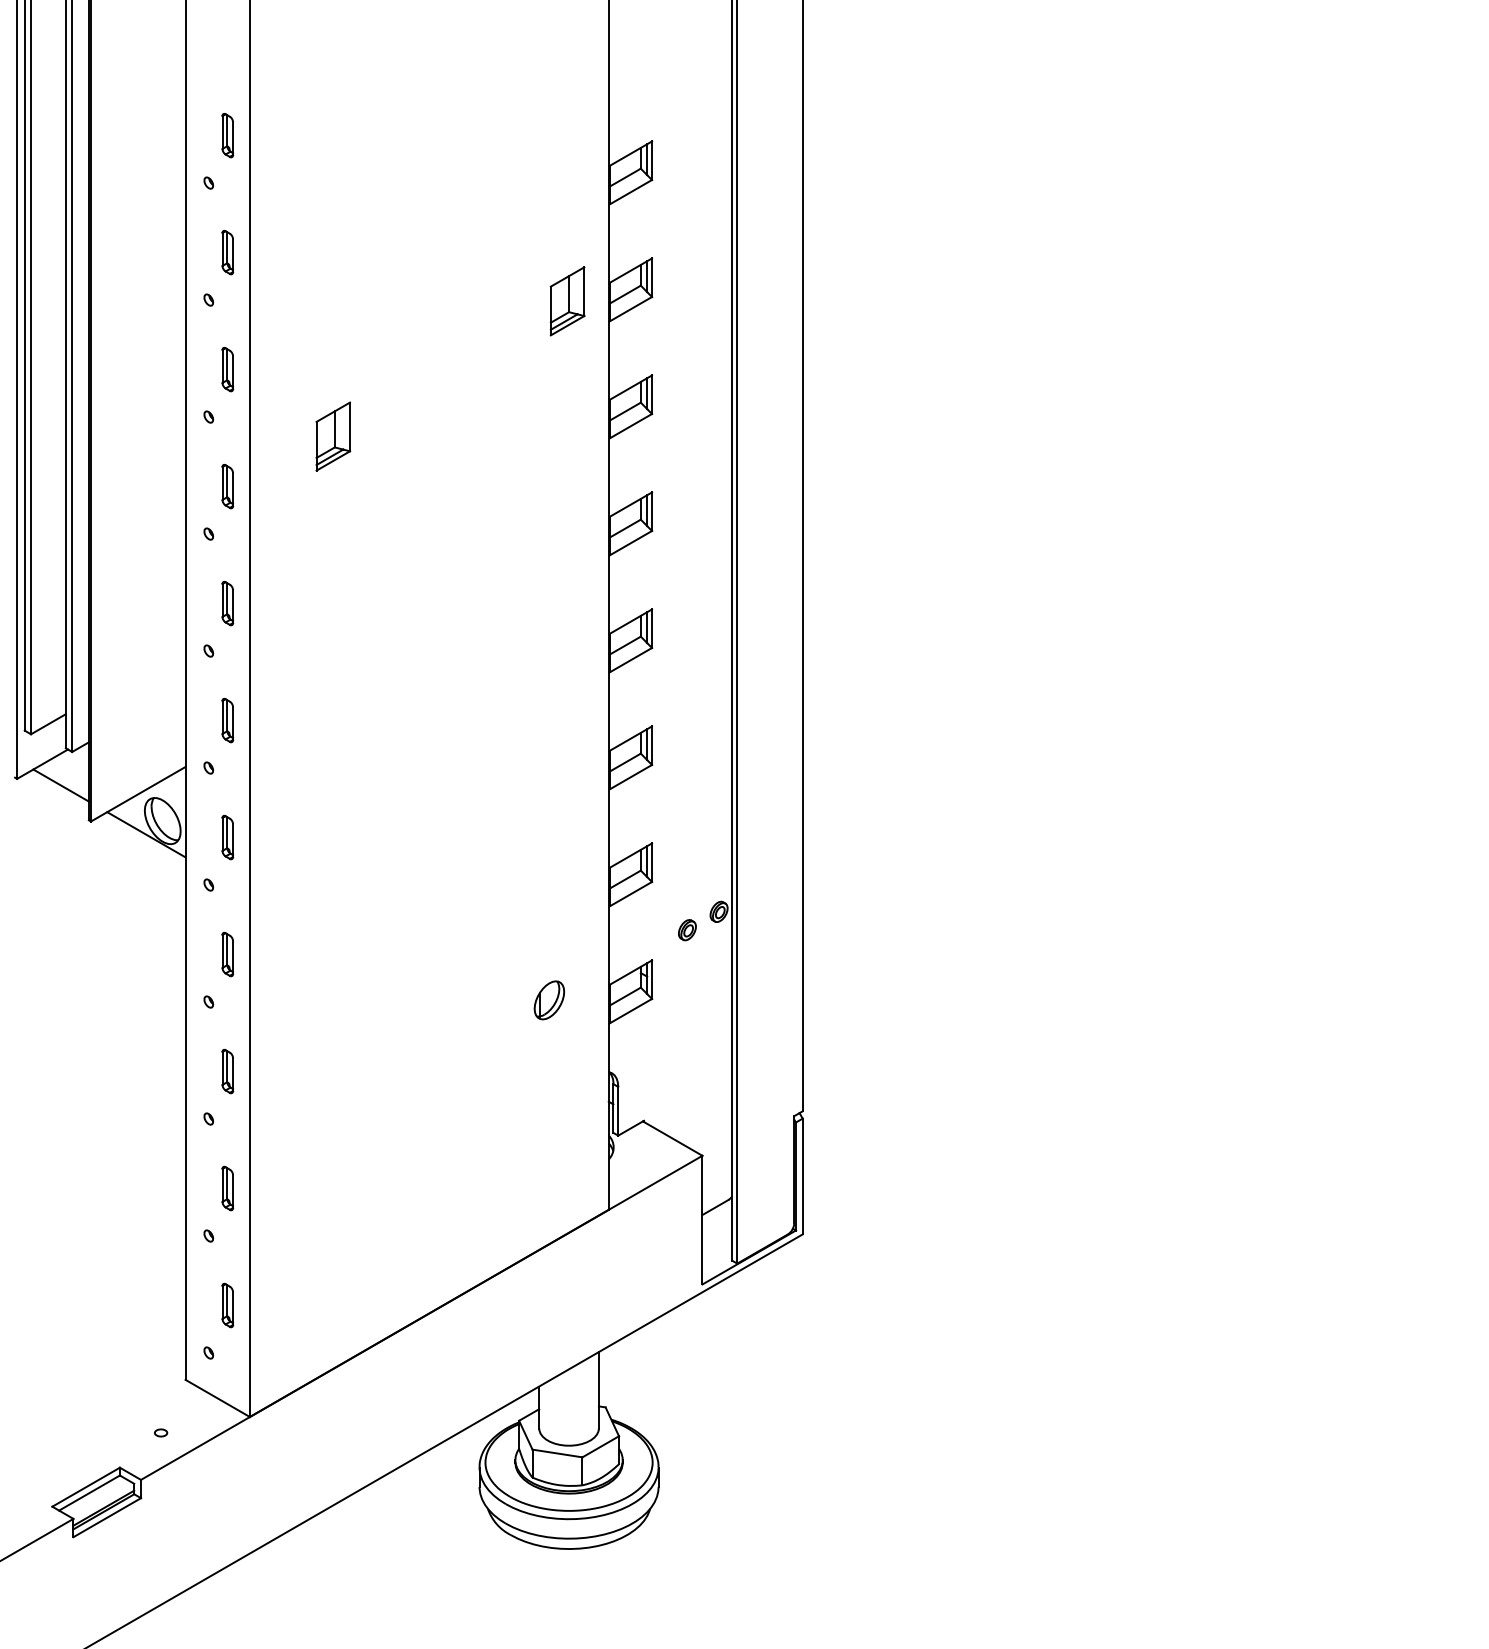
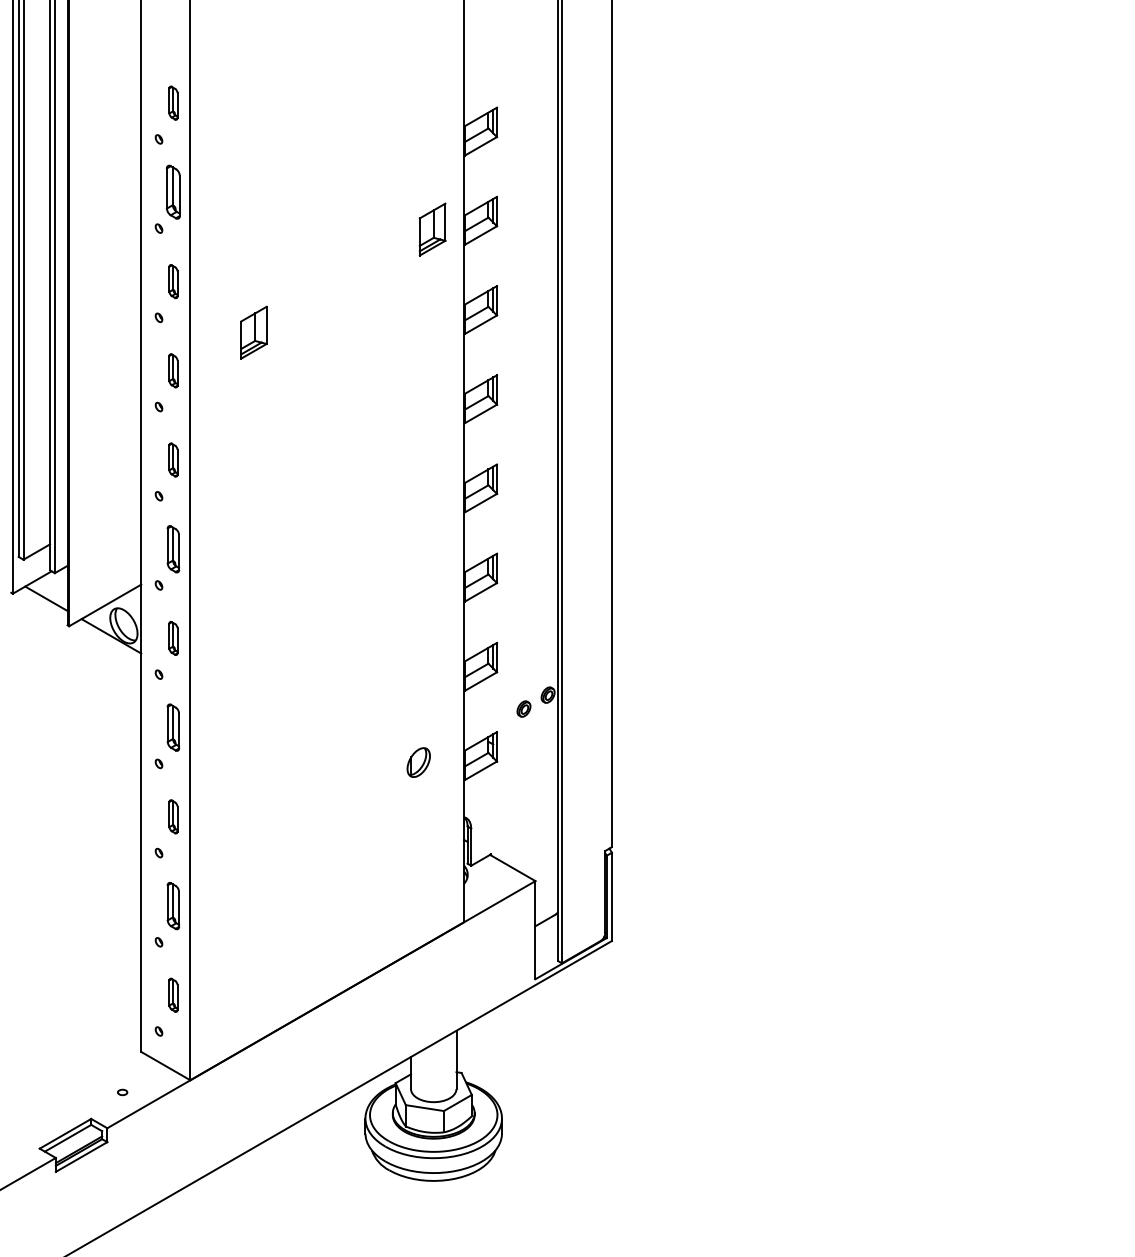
part: (227, 252) -> (173, 192), size x1.6
part: (227, 720) -> (173, 549), size x1.4
part: (227, 954) -> (173, 727), size x1.4
part: (227, 1188) -> (173, 906), size x1.4

